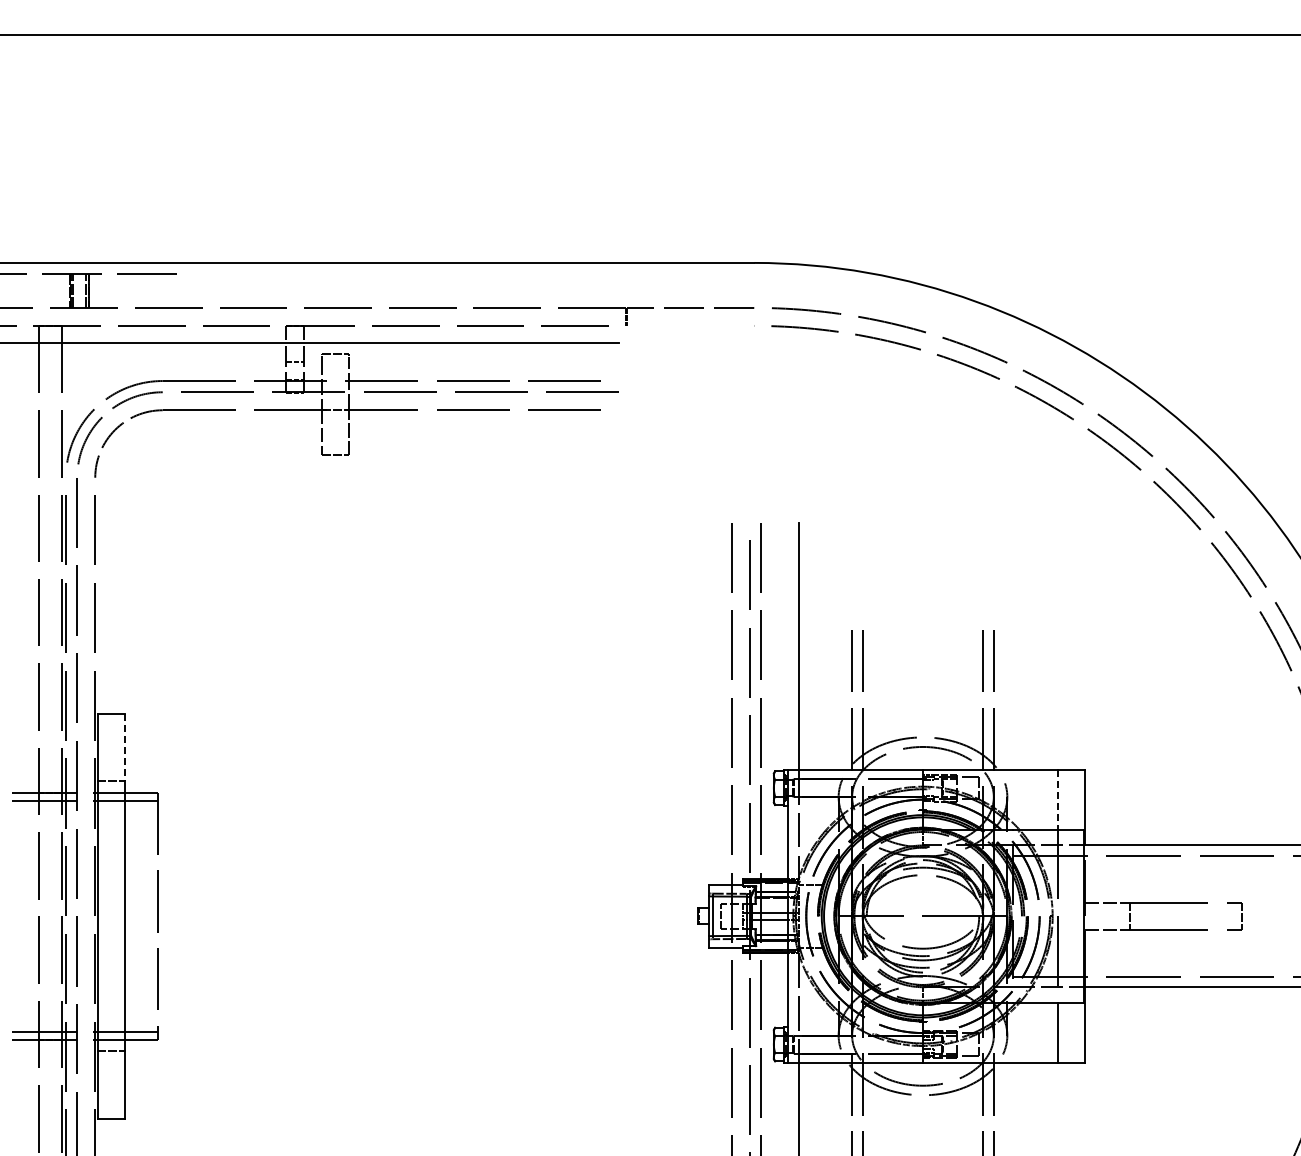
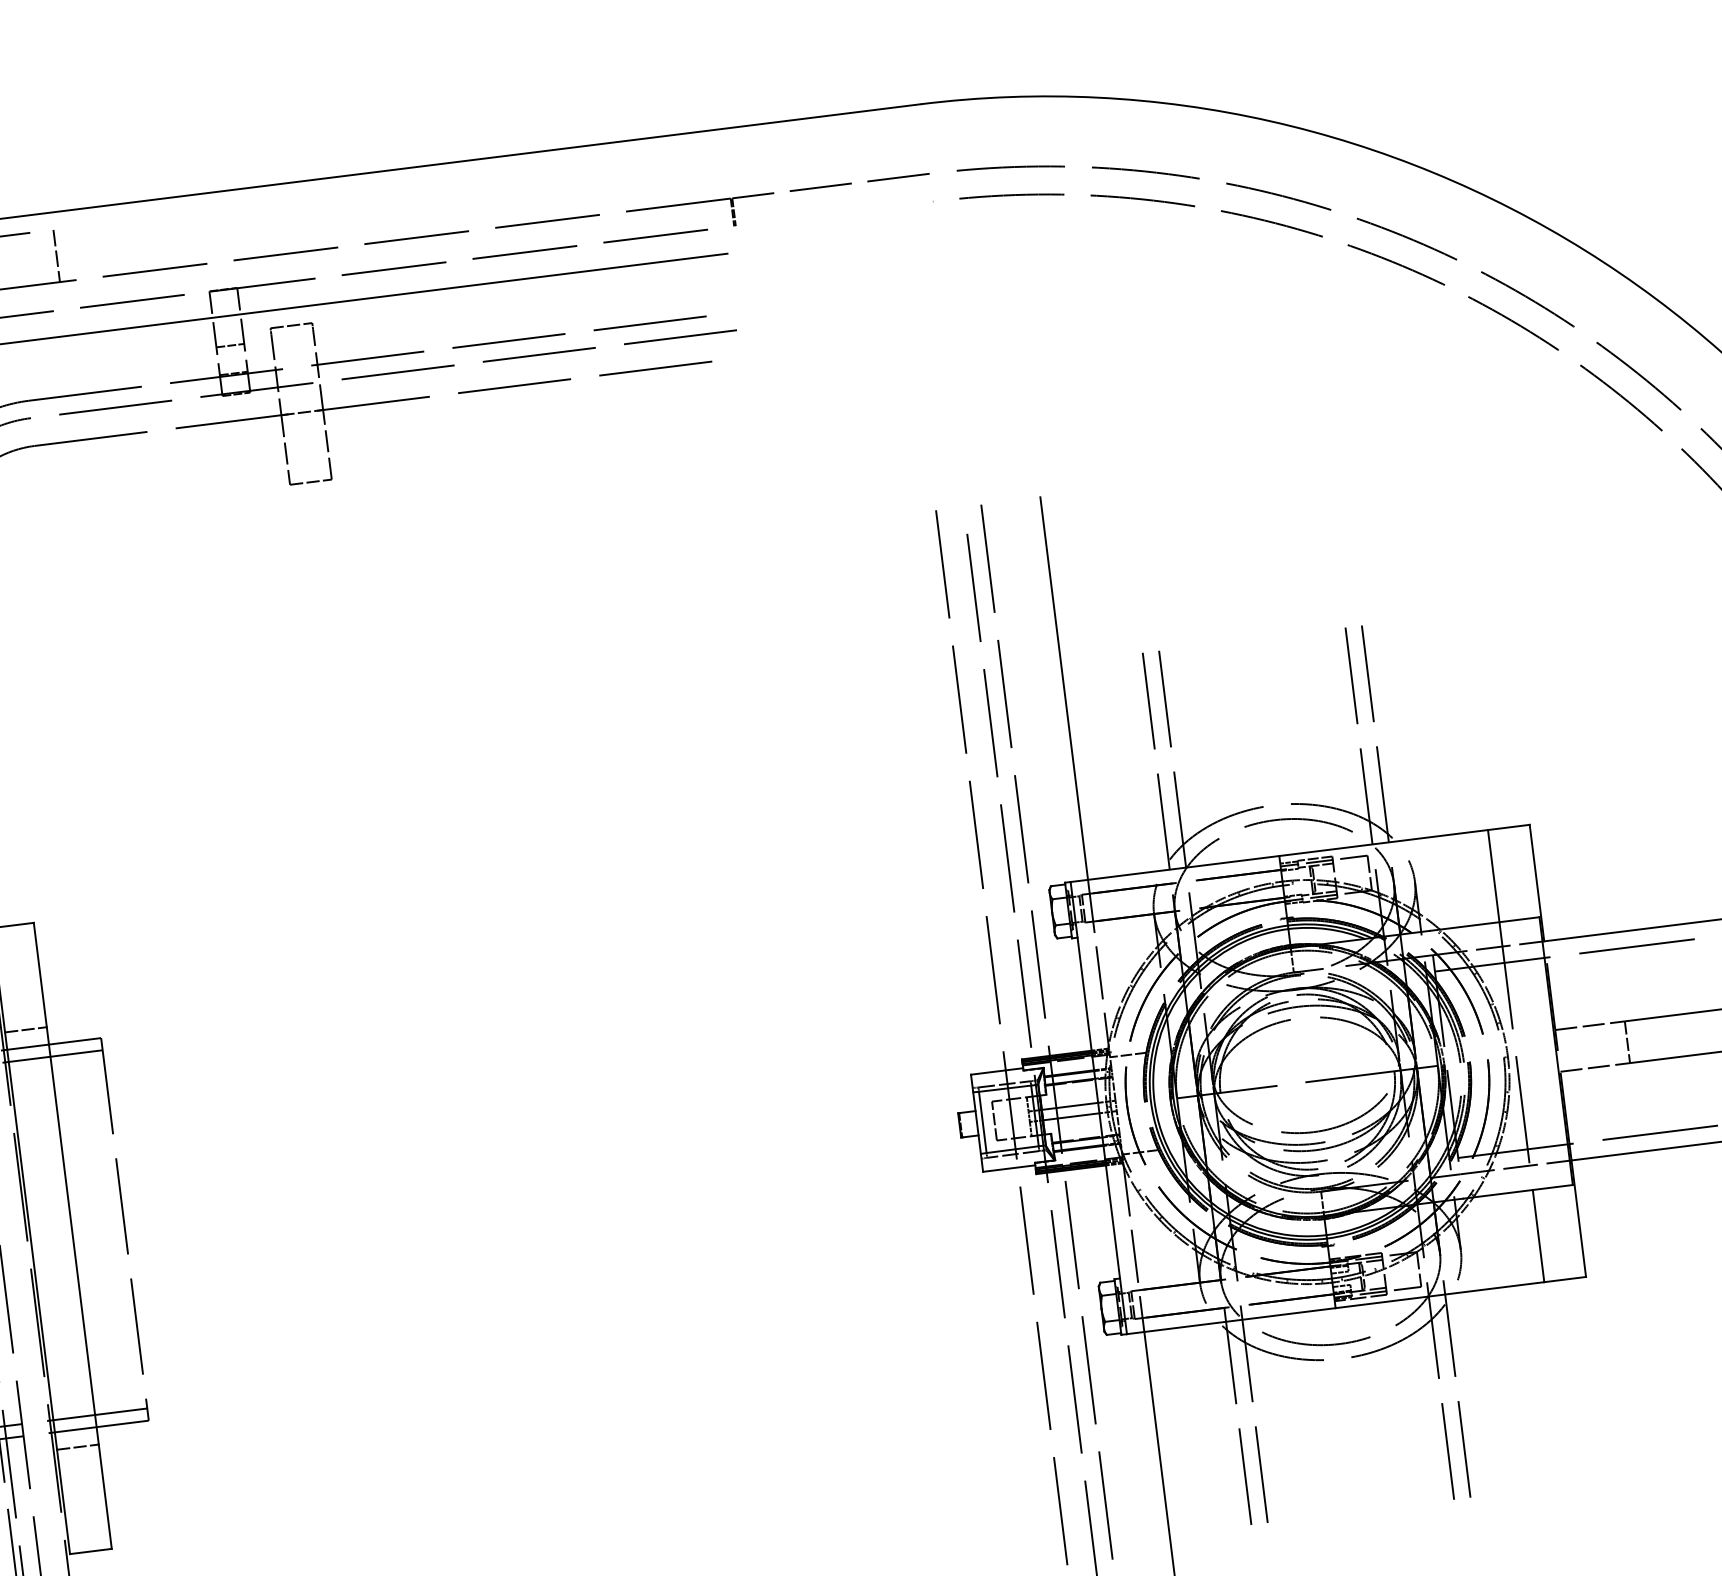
line: (191, 290) -> (55, 255), added
line: (124, 747) -> (40, 974), dashed -> solid
line: (1057, 799) -> (1492, 875), dashed -> solid

